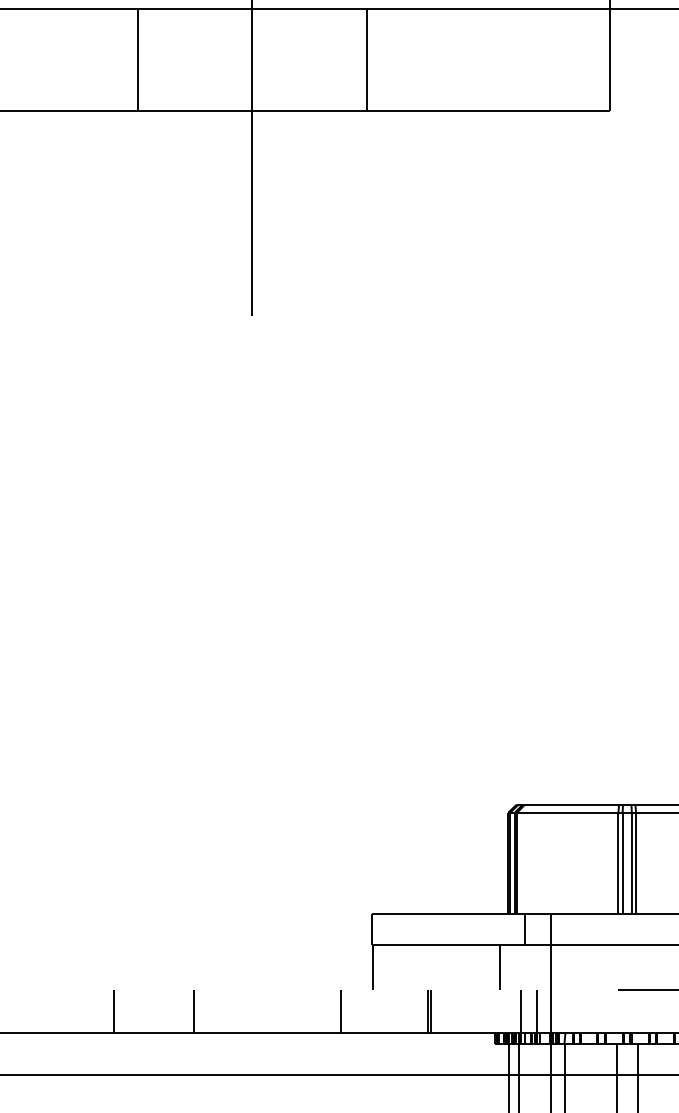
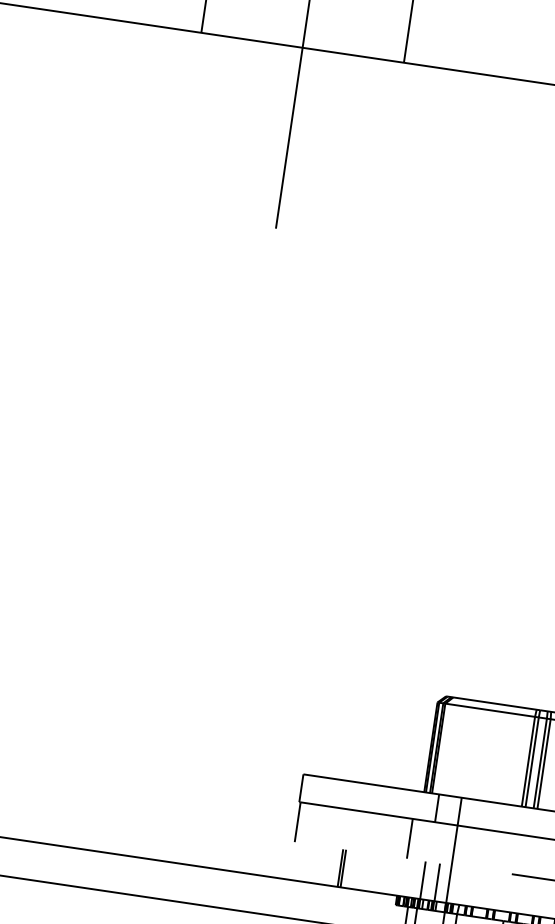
line: (114, 1011) -> (62, 826), removed
line: (194, 1011) -> (133, 837), removed
line: (341, 1011) -> (263, 856), removed

